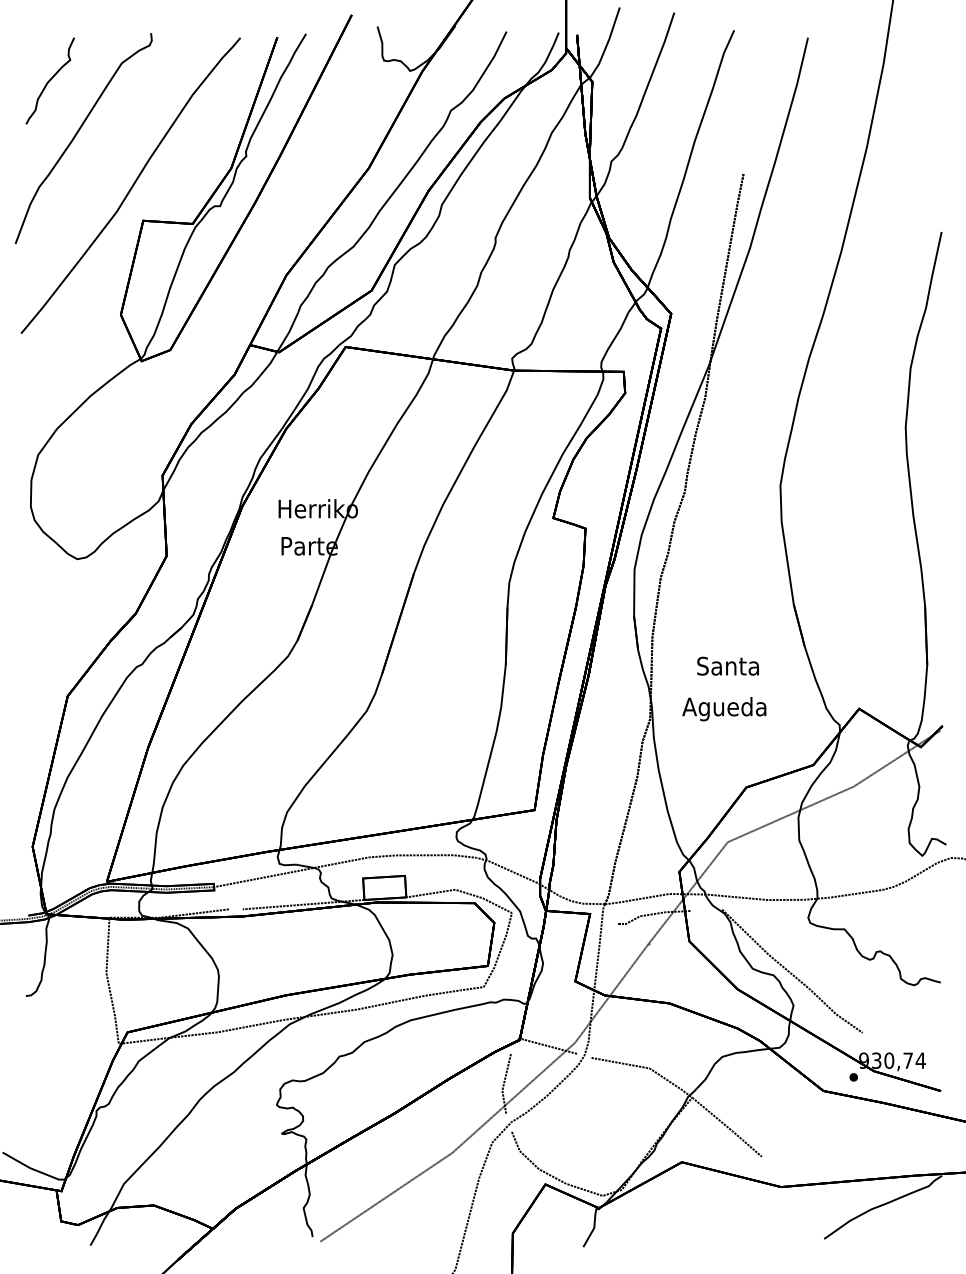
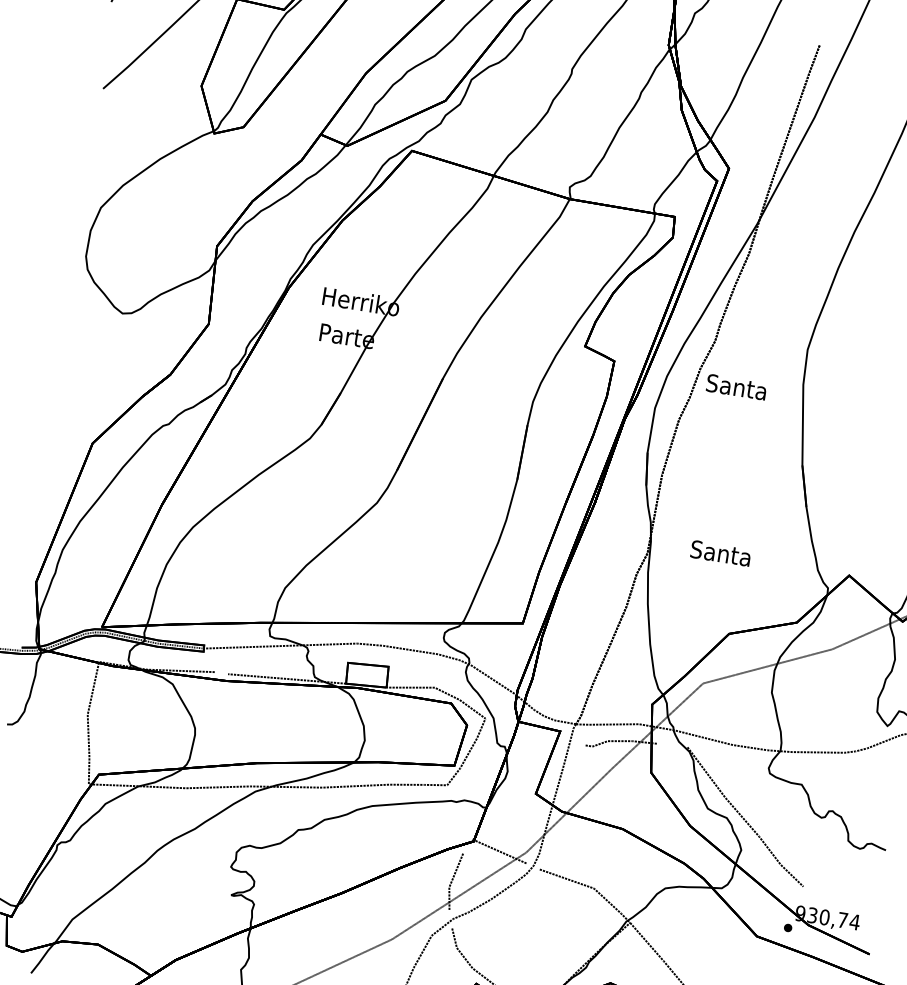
text: (727, 665) -> (736, 386), moved
text: (724, 709) -> (720, 555), Agueda -> Santa

